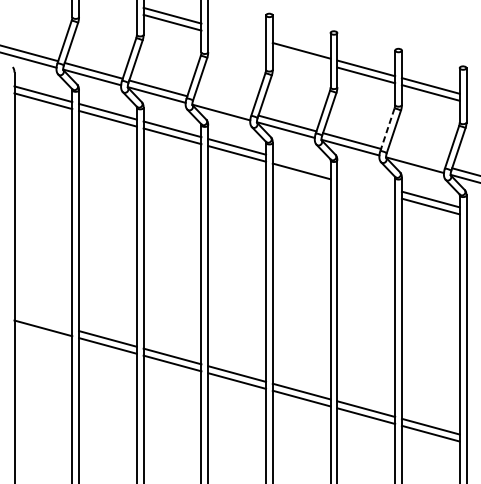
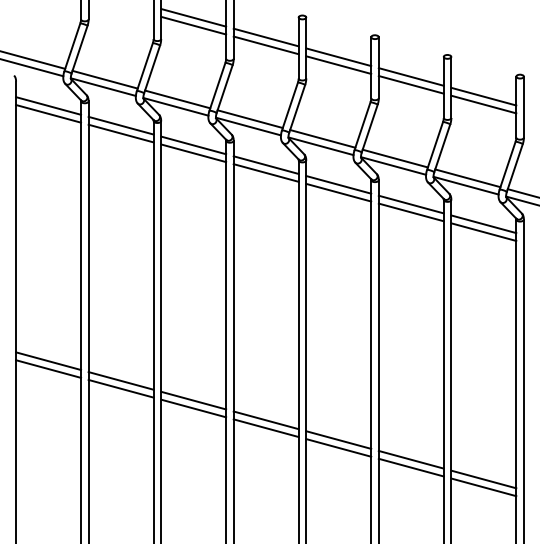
line: (236, 33) -> (265, 37), added
line: (236, 40) -> (265, 45), added
line: (301, 57) -> (338, 64), added
line: (222, 106) -> (249, 119), added
line: (386, 130) -> (434, 146), dashed -> solid
line: (416, 158) -> (467, 178), added
line: (301, 164) -> (338, 184), added
line: (365, 181) -> (410, 204), added
line: (365, 189) -> (410, 212), added
line: (43, 321) -> (48, 361), added

